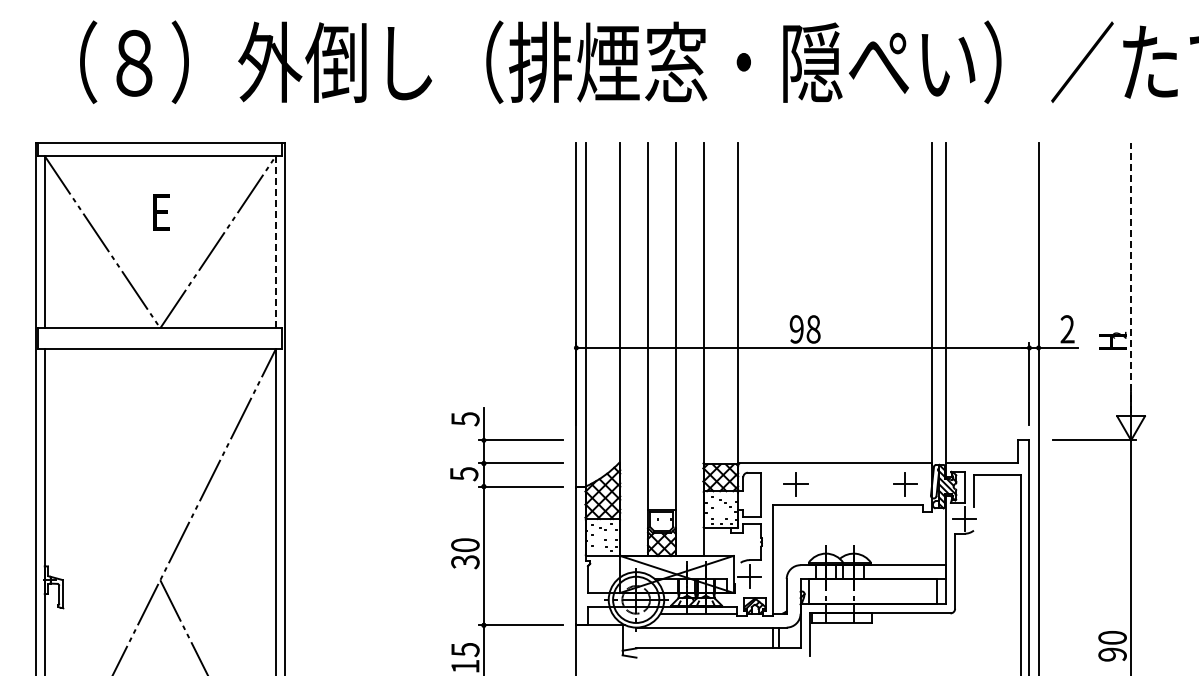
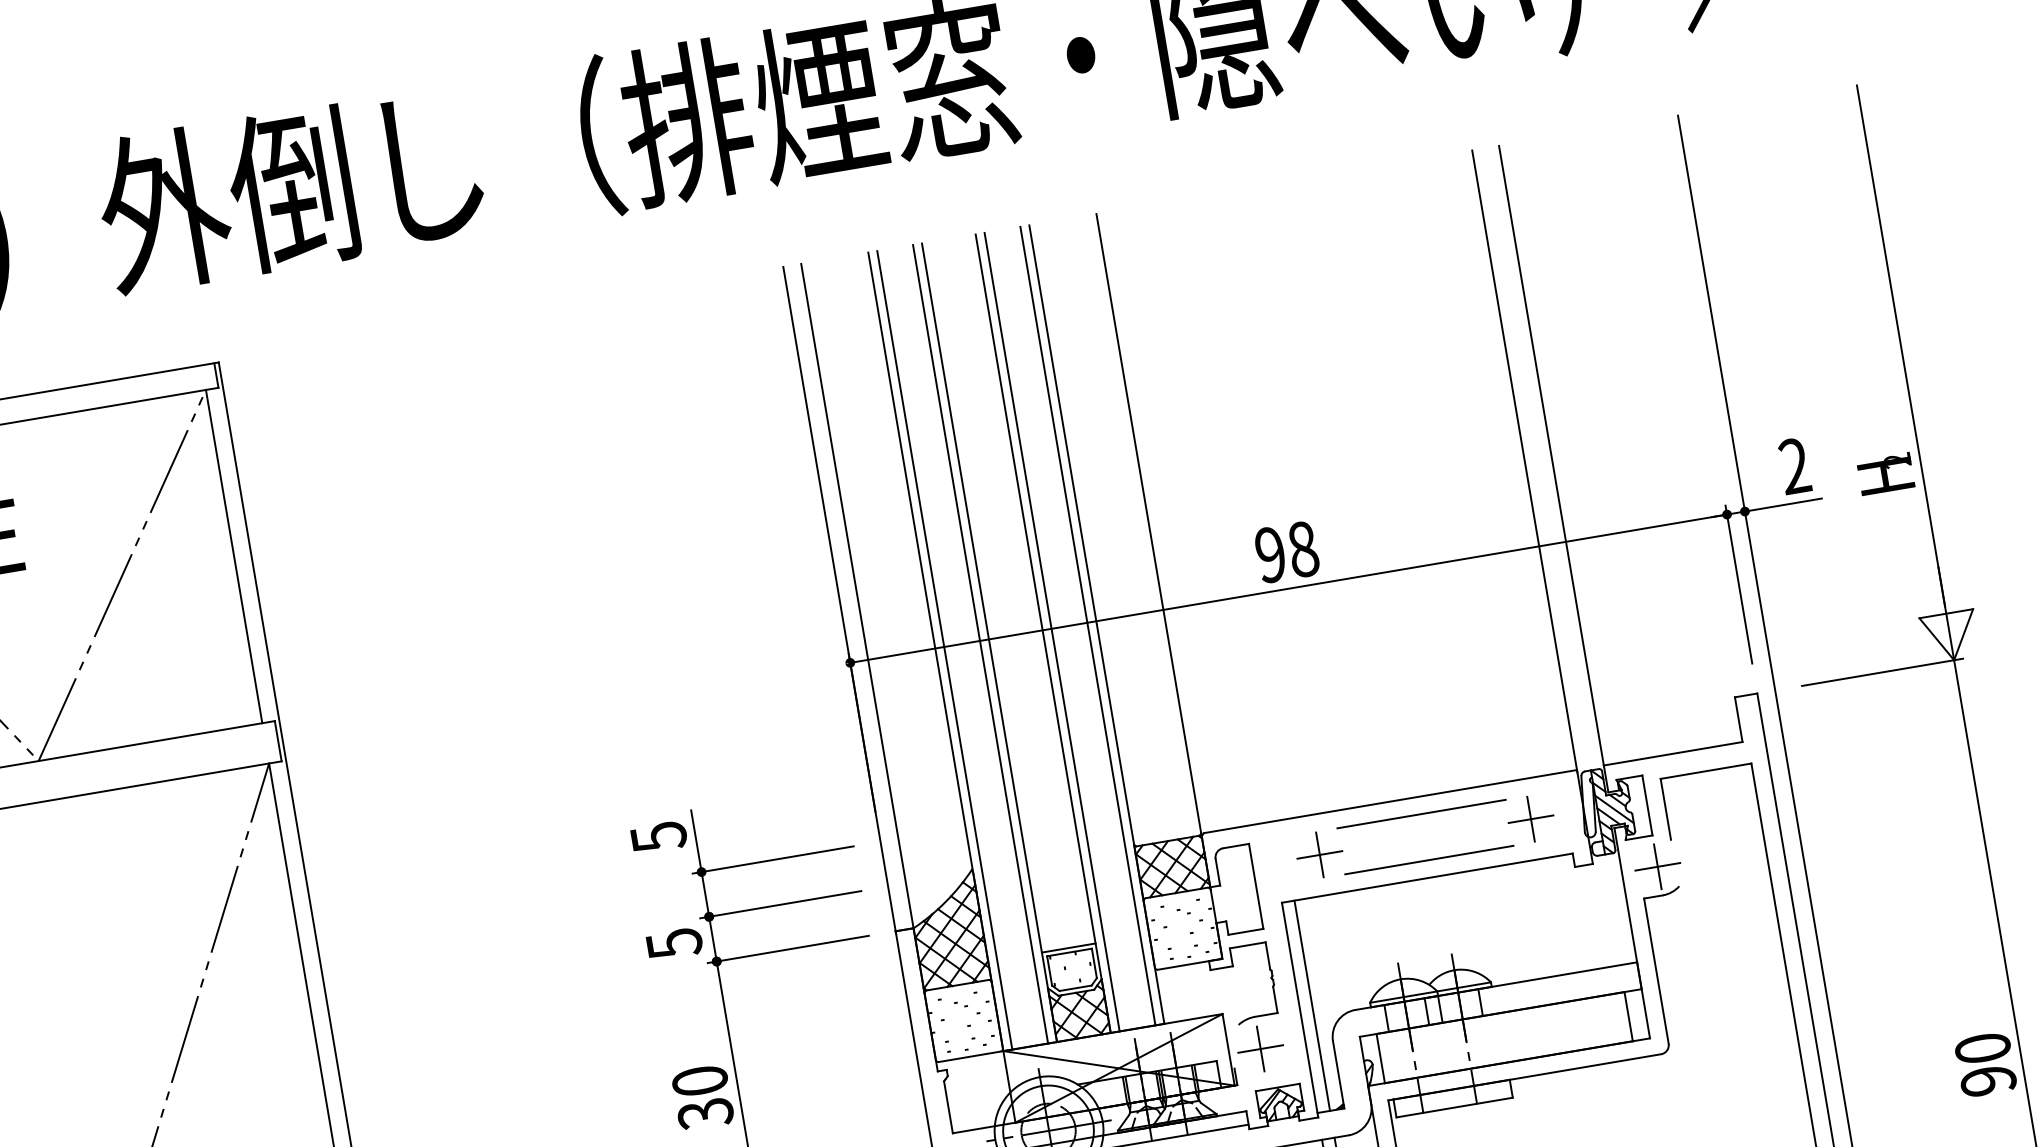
line: (275, 241) -> (233, 555), dashed -> solid
line: (1131, 278) -> (1901, 346), dashed -> solid
line: (624, 349) -> (943, 650), added
line: (643, 349) -> (980, 643), added
line: (680, 349) -> (1052, 631), added
line: (698, 349) -> (1087, 625), added
line: (850, 472) -> (1421, 814), added
line: (850, 496) -> (1429, 860), added
line: (779, 559) -> (1312, 1005), added

